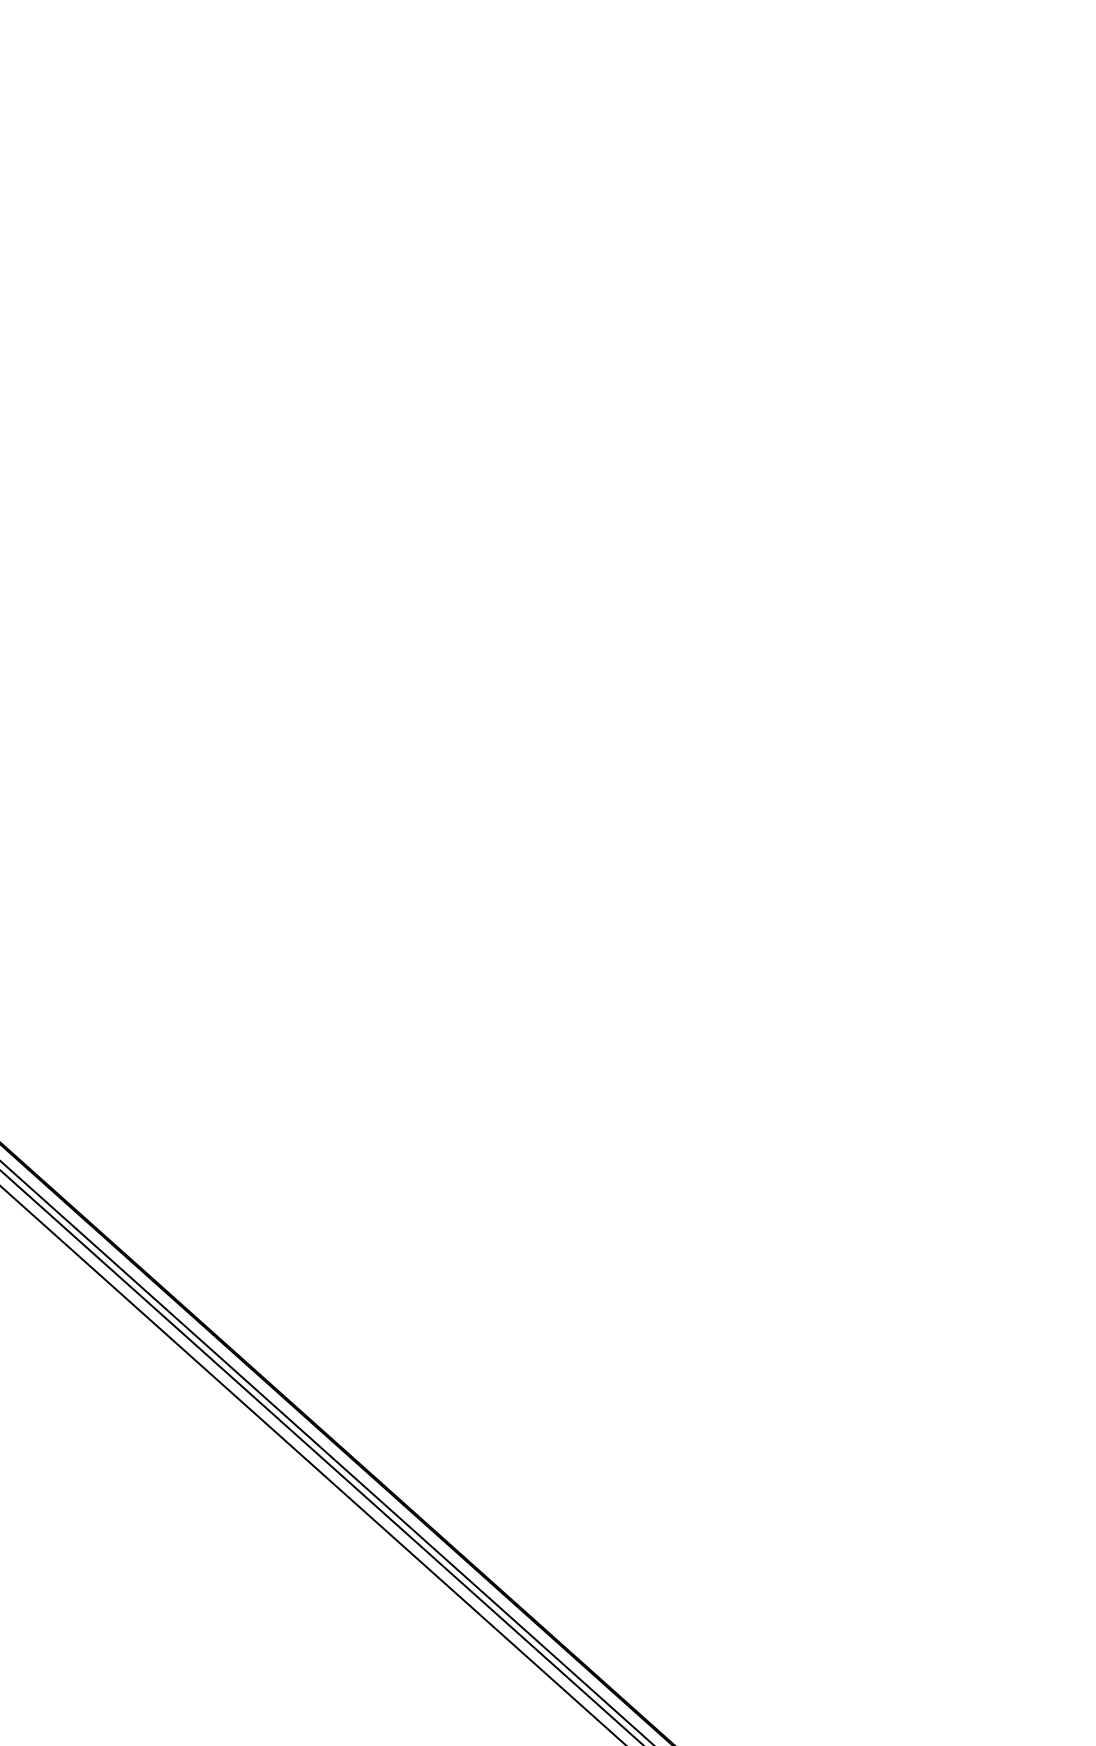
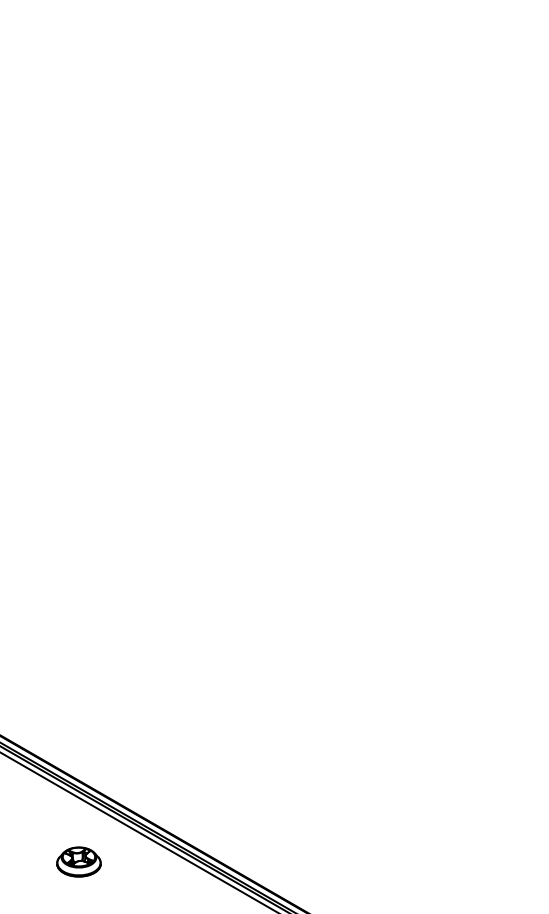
part: (111, 1447) -> (78, 861), added

